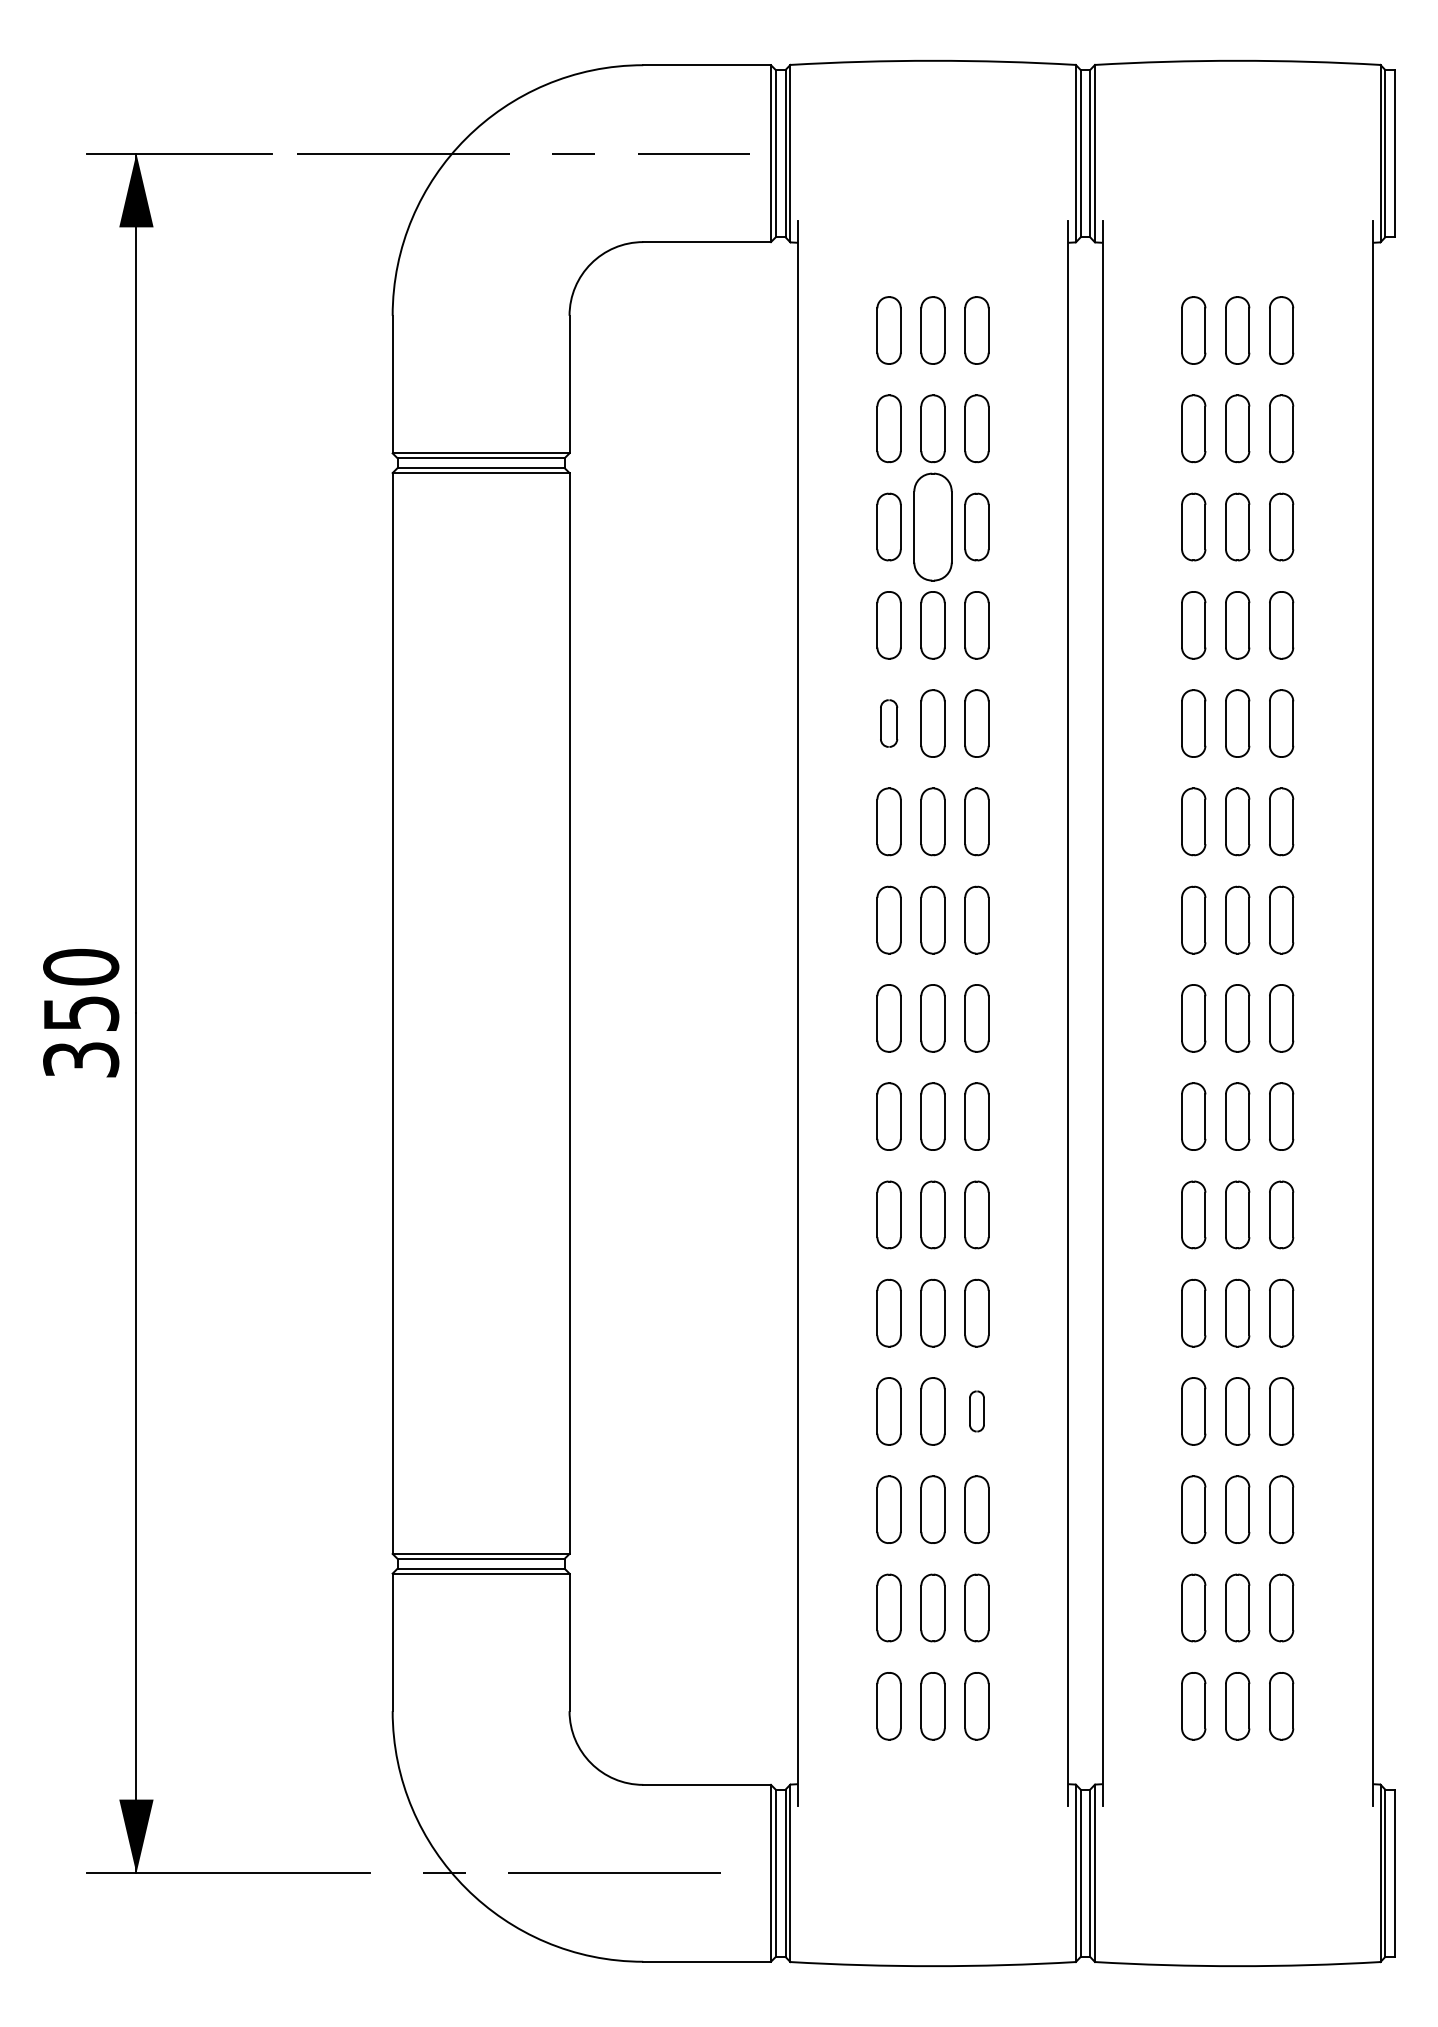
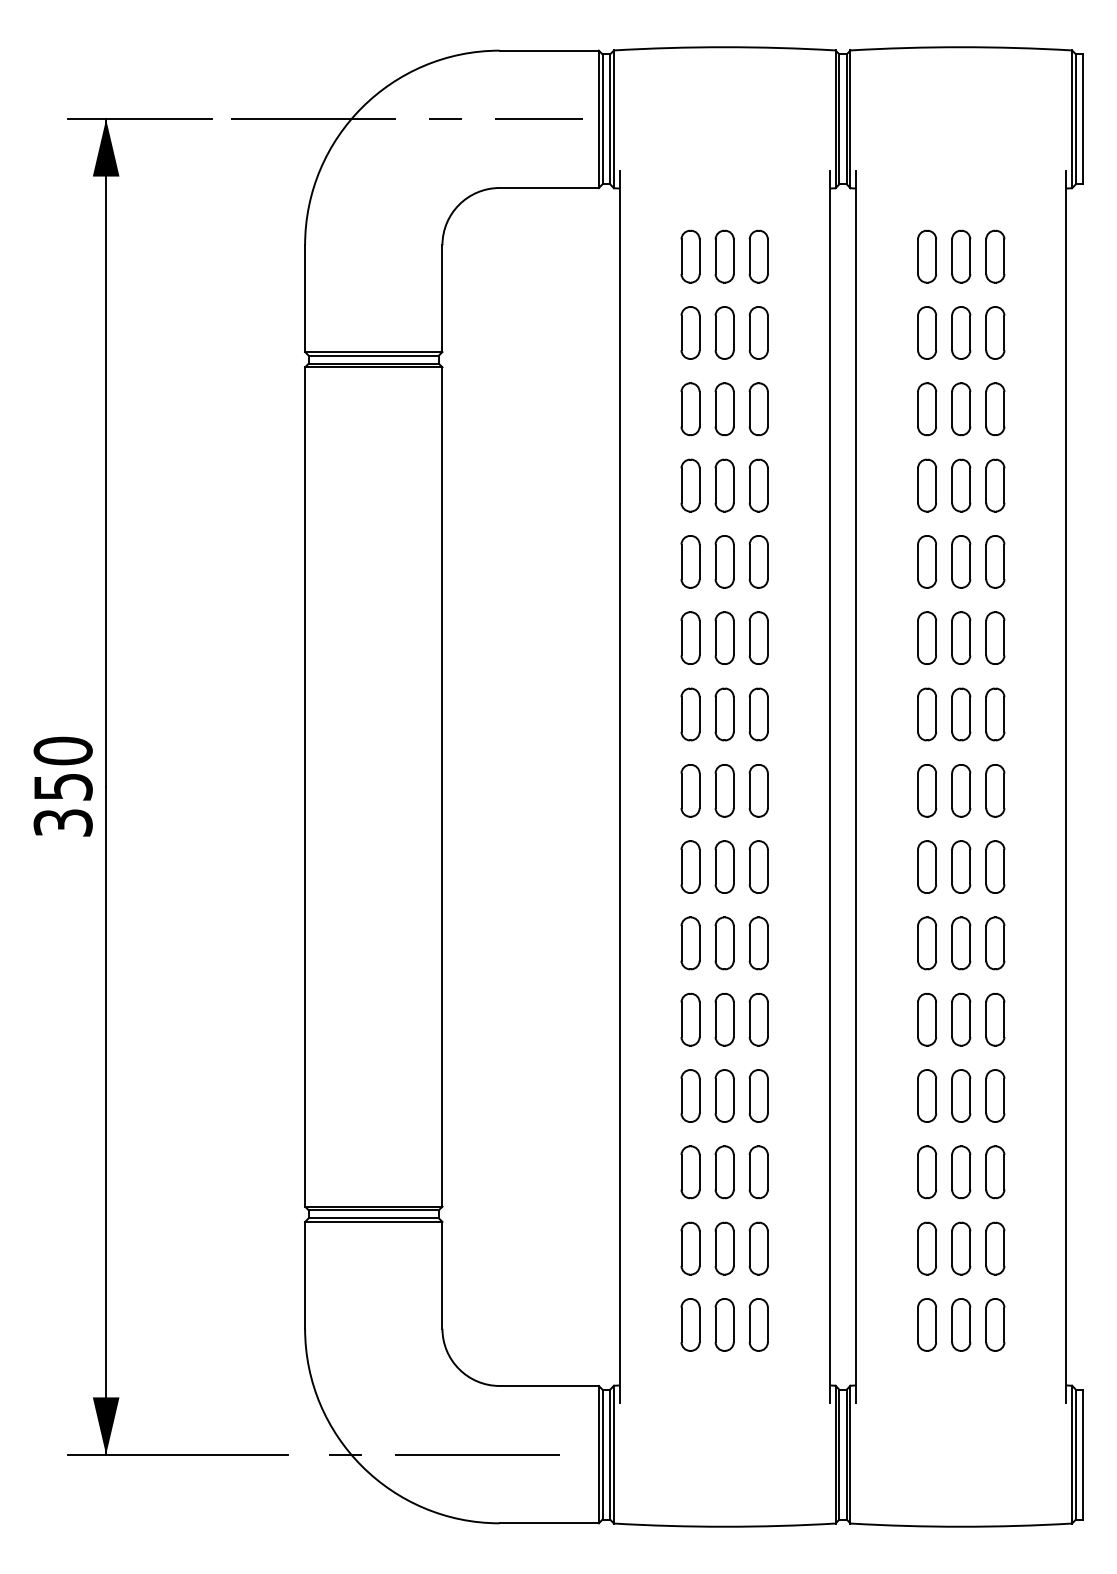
part: (932, 526) -> (724, 408), size x0.62
part: (888, 723) -> (690, 561), size x1.43
part: (976, 1411) -> (758, 1096), size x1.67

